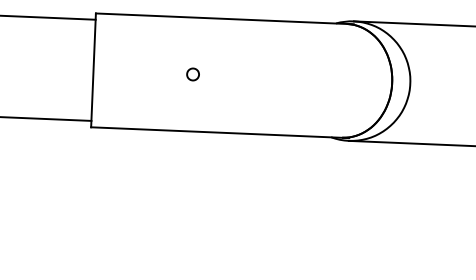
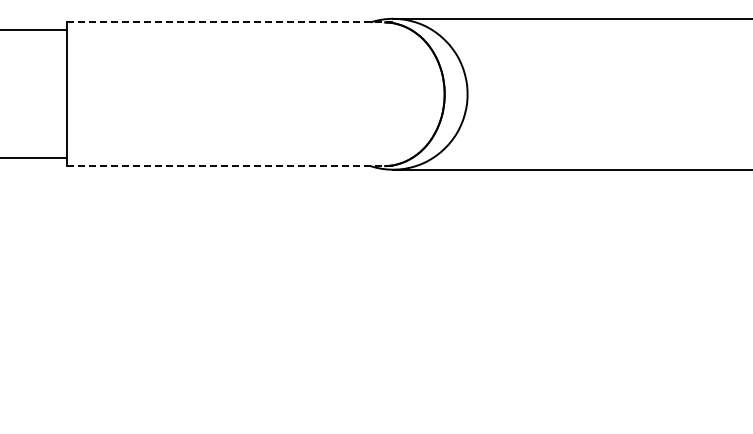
line: (225, 18) -> (230, 22), solid -> dashed
part: (192, 73) -> (192, 93), removed
line: (220, 132) -> (230, 166), solid -> dashed

